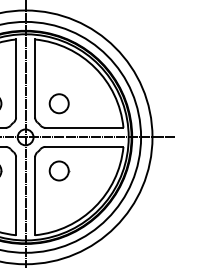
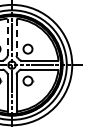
line: (16, 79) -> (7, 37), solid -> dashed
line: (34, 79) -> (16, 37), solid -> dashed

